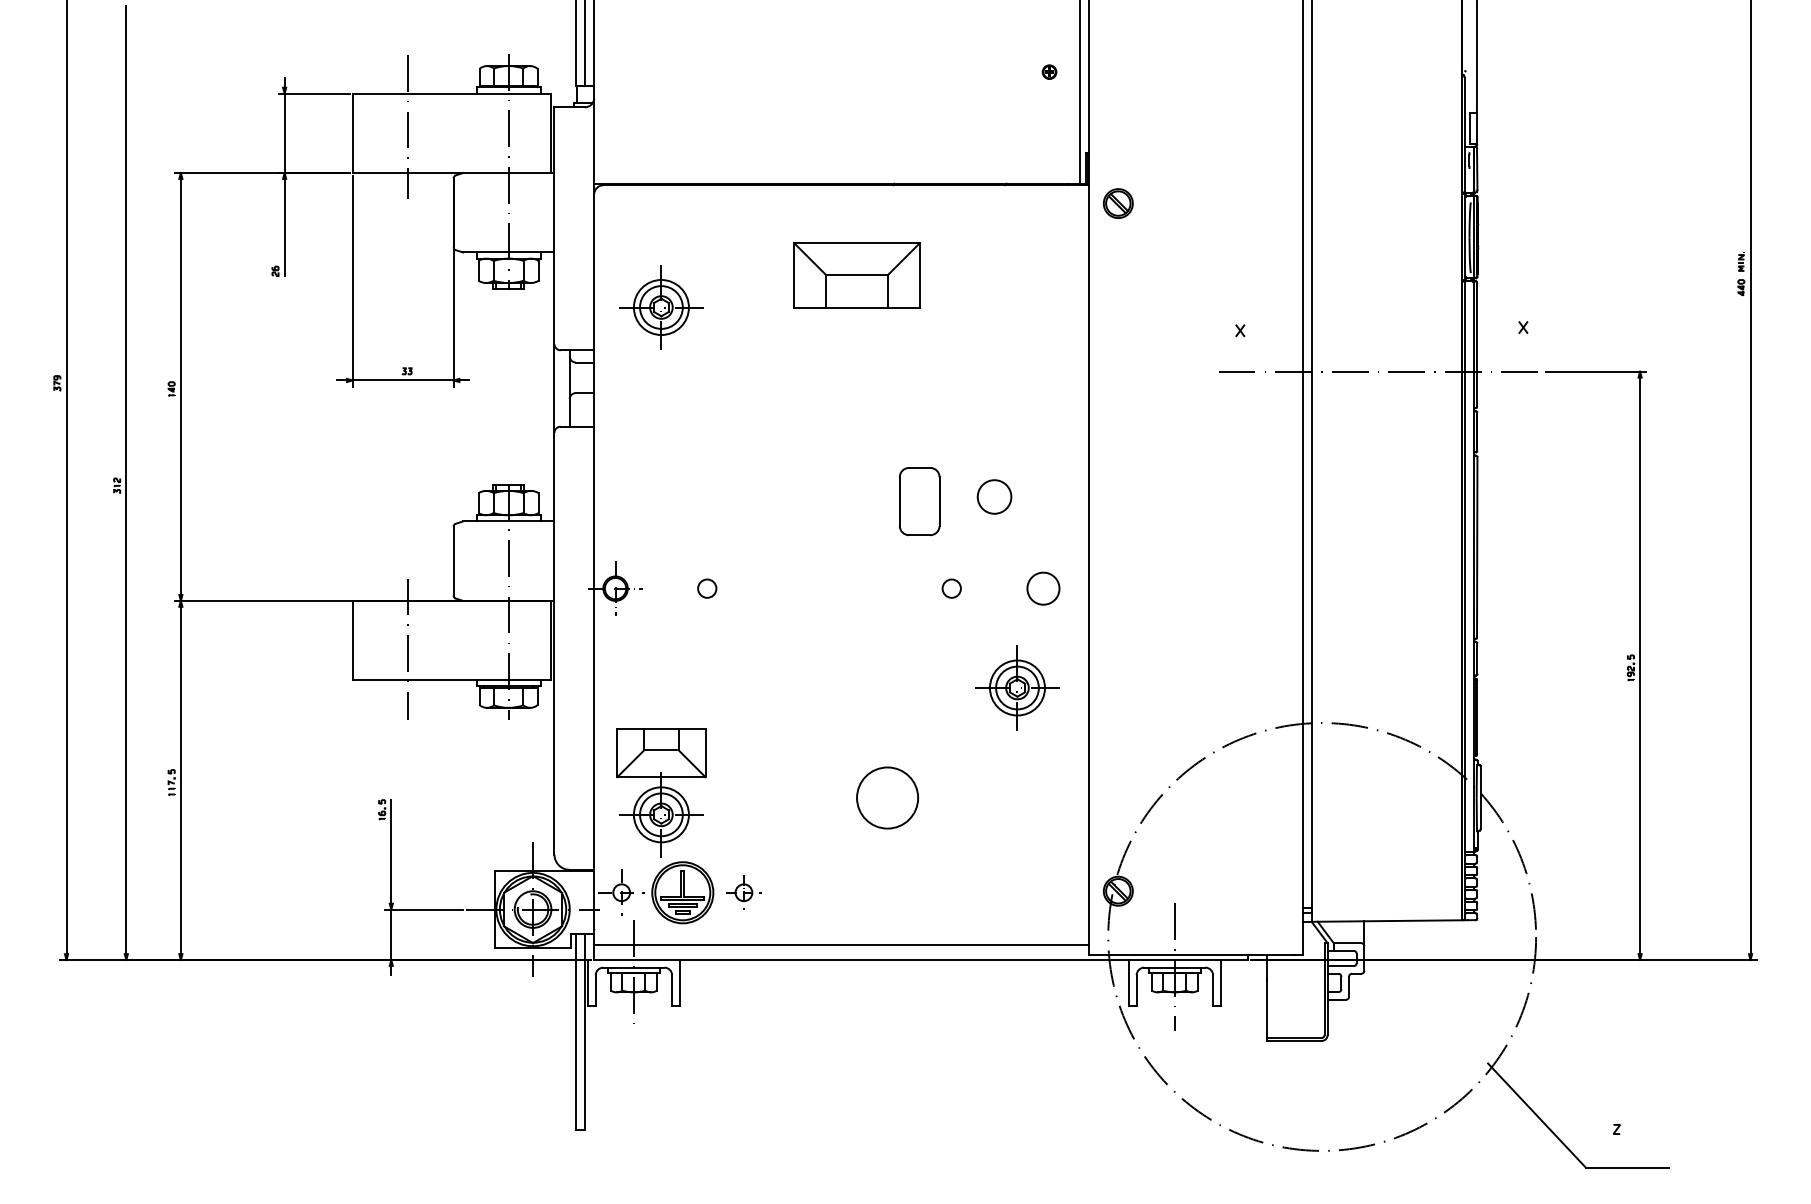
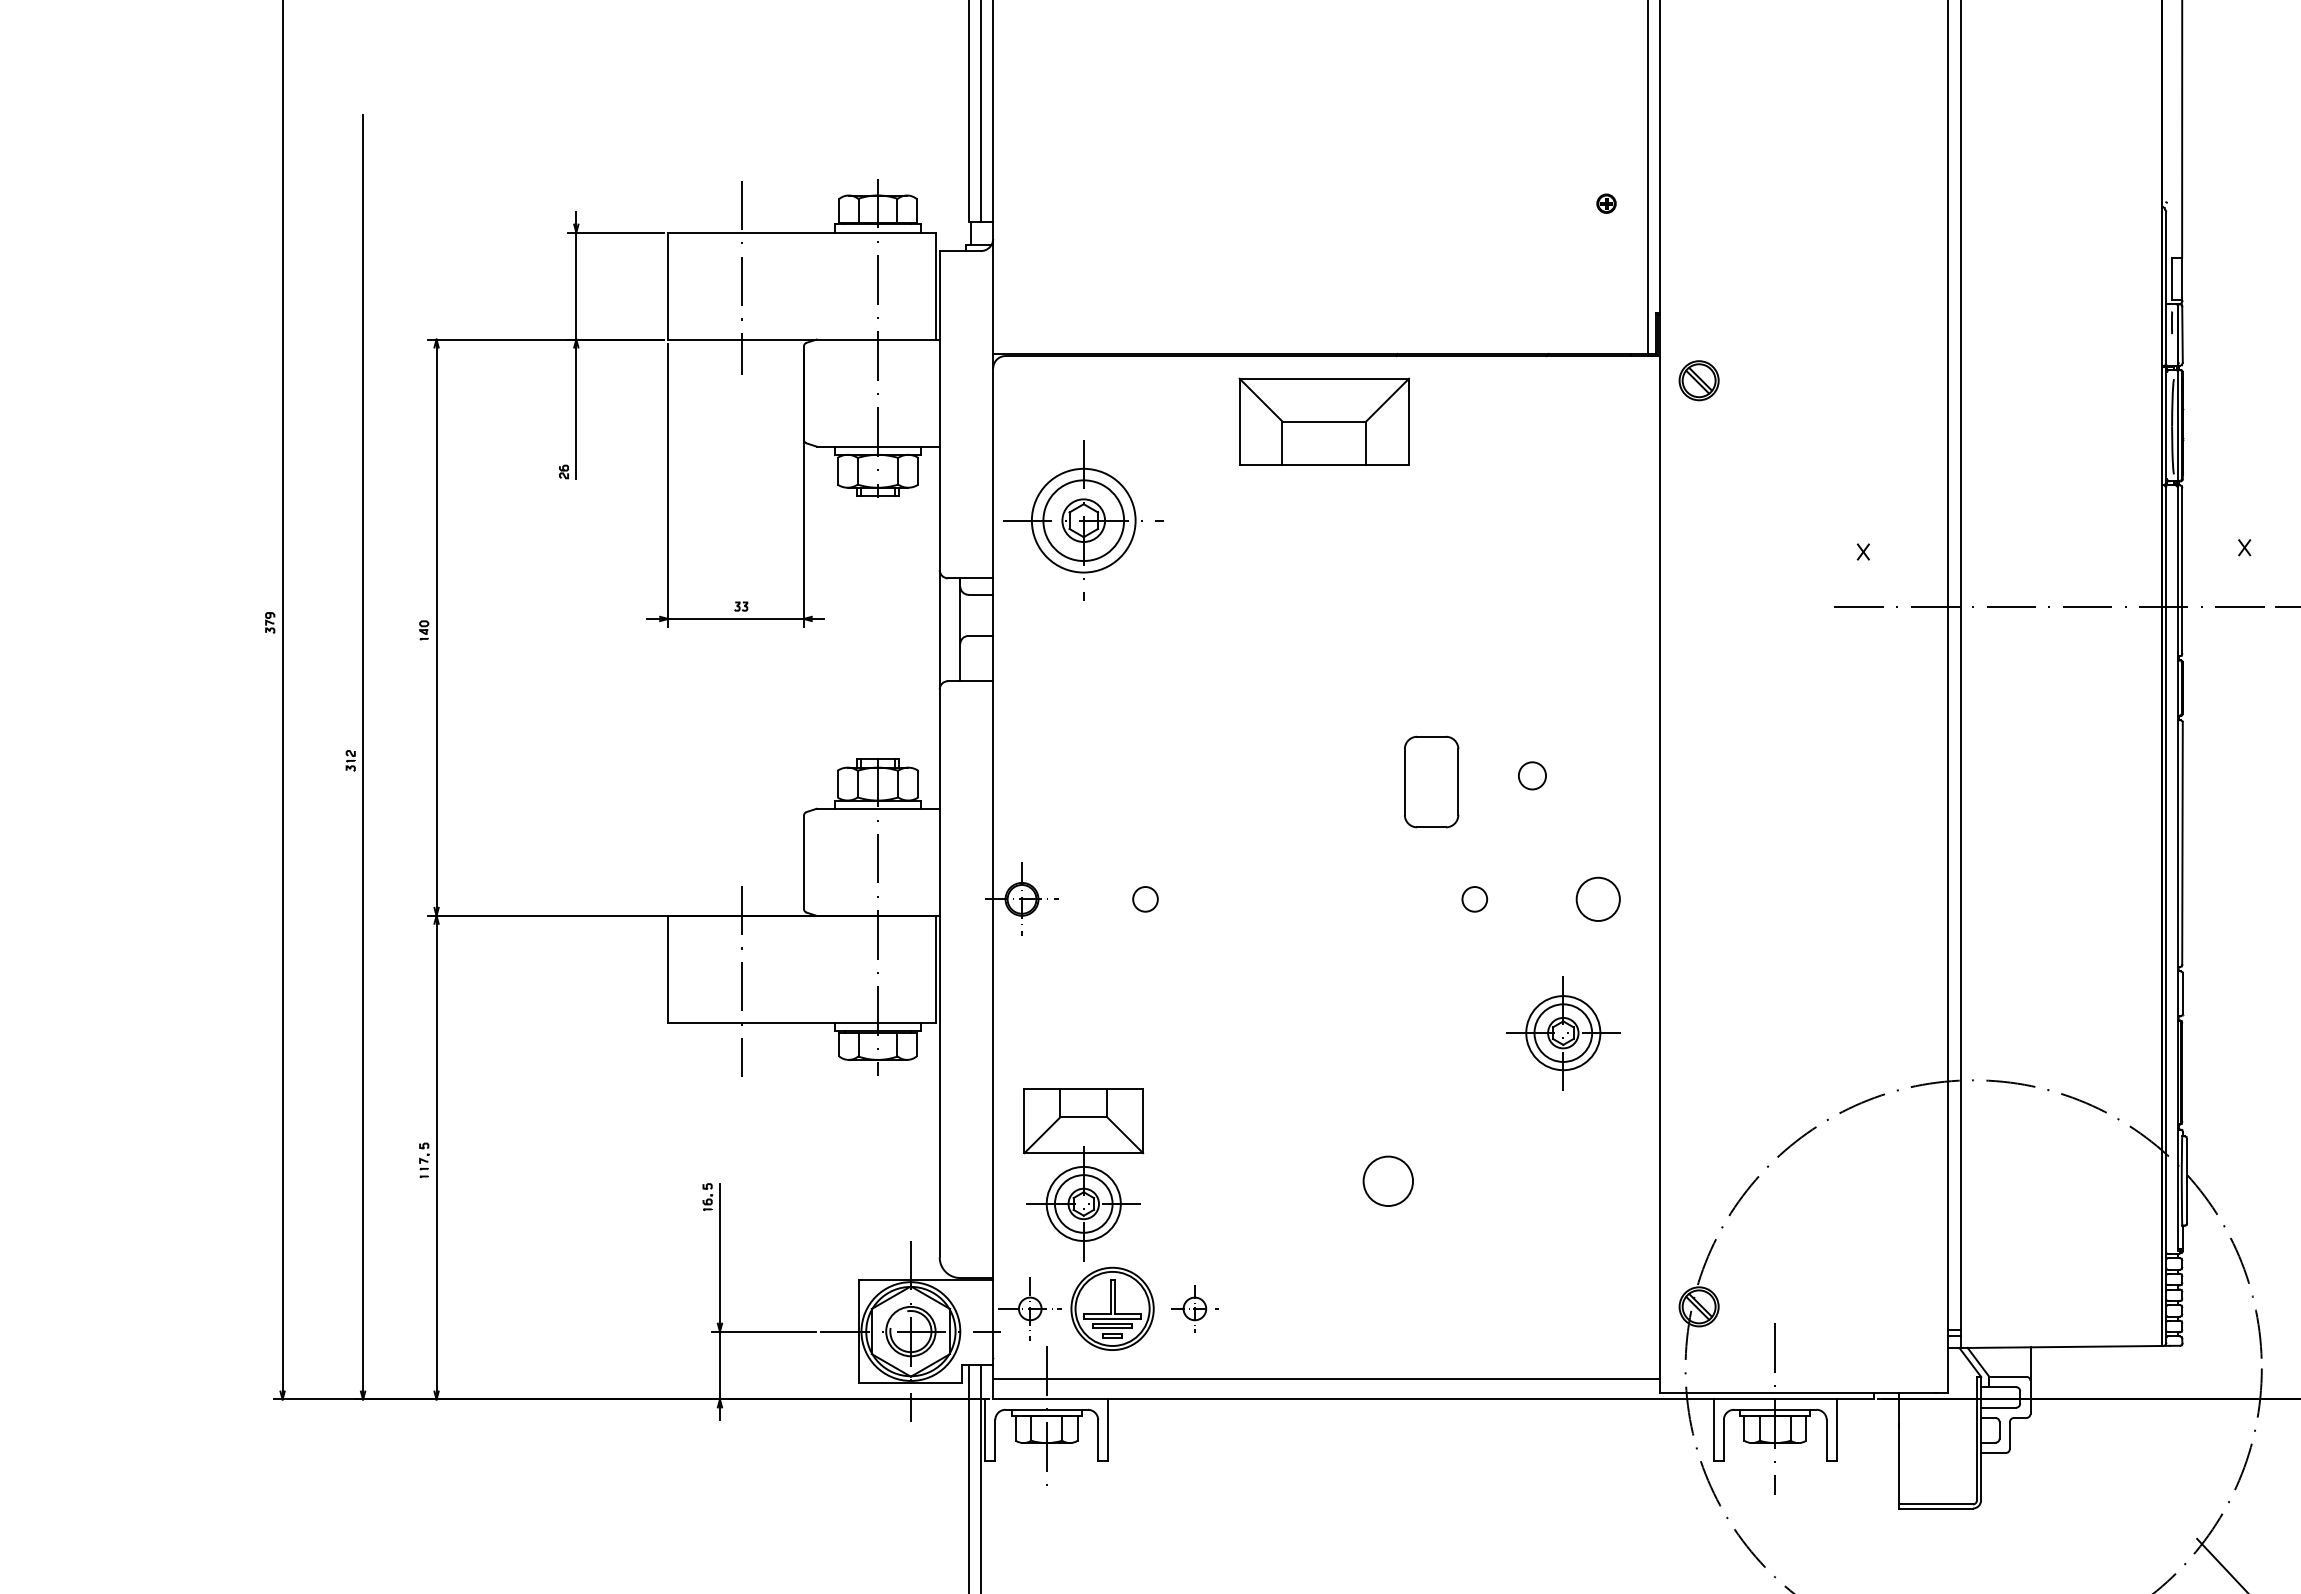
part: (856, 275) -> (1323, 422), moved
part: (661, 307) -> (1083, 520), size x1.4
circle: (994, 496) -> (1532, 775), size x0.6
circle: (887, 797) -> (1388, 1180), size x0.6

